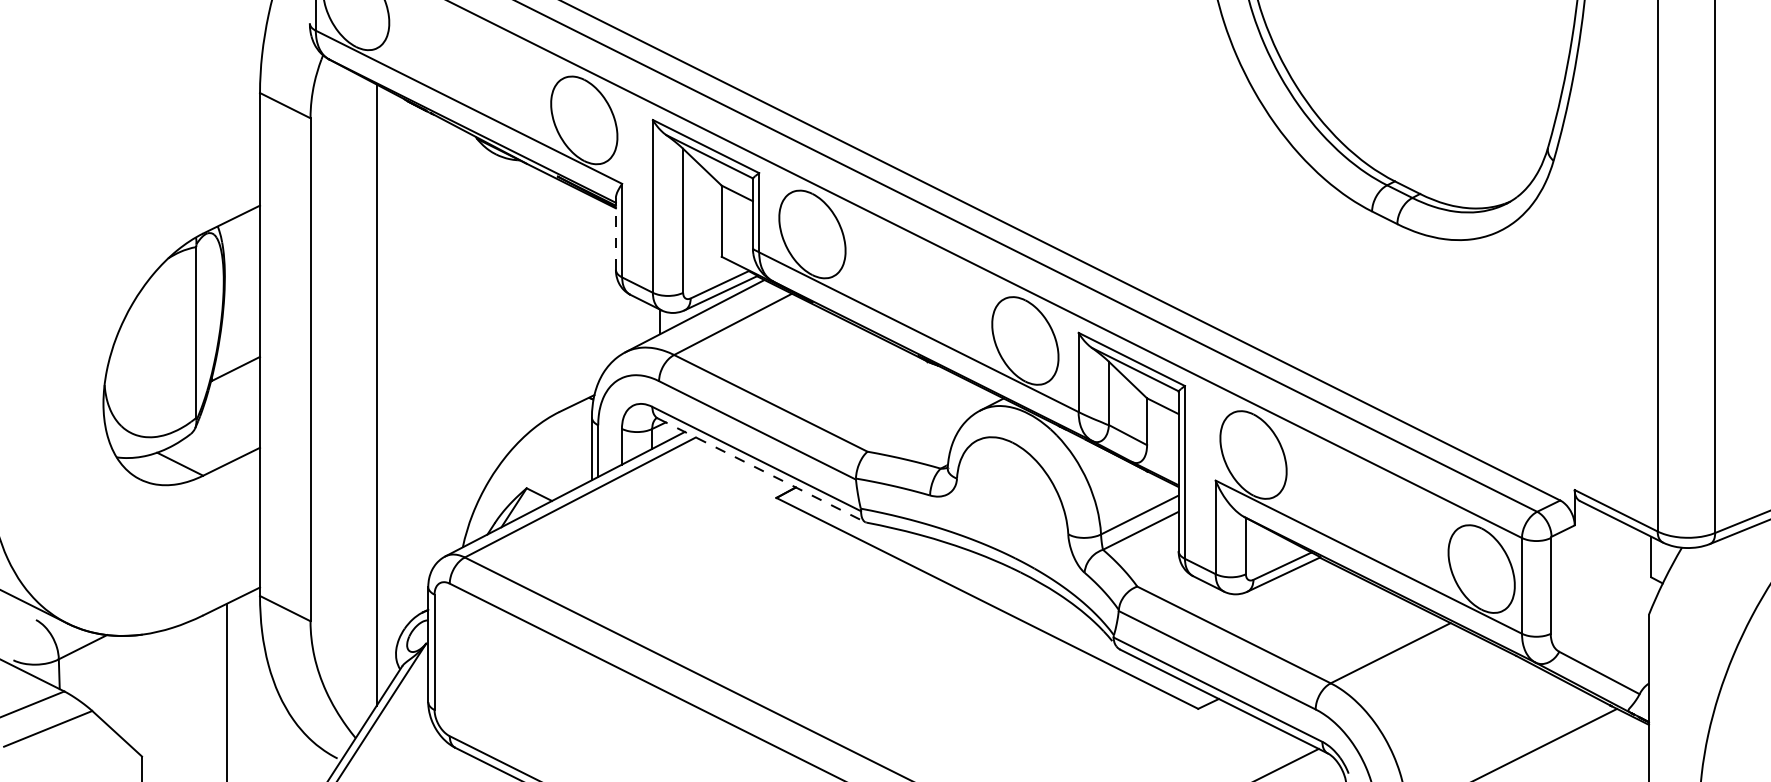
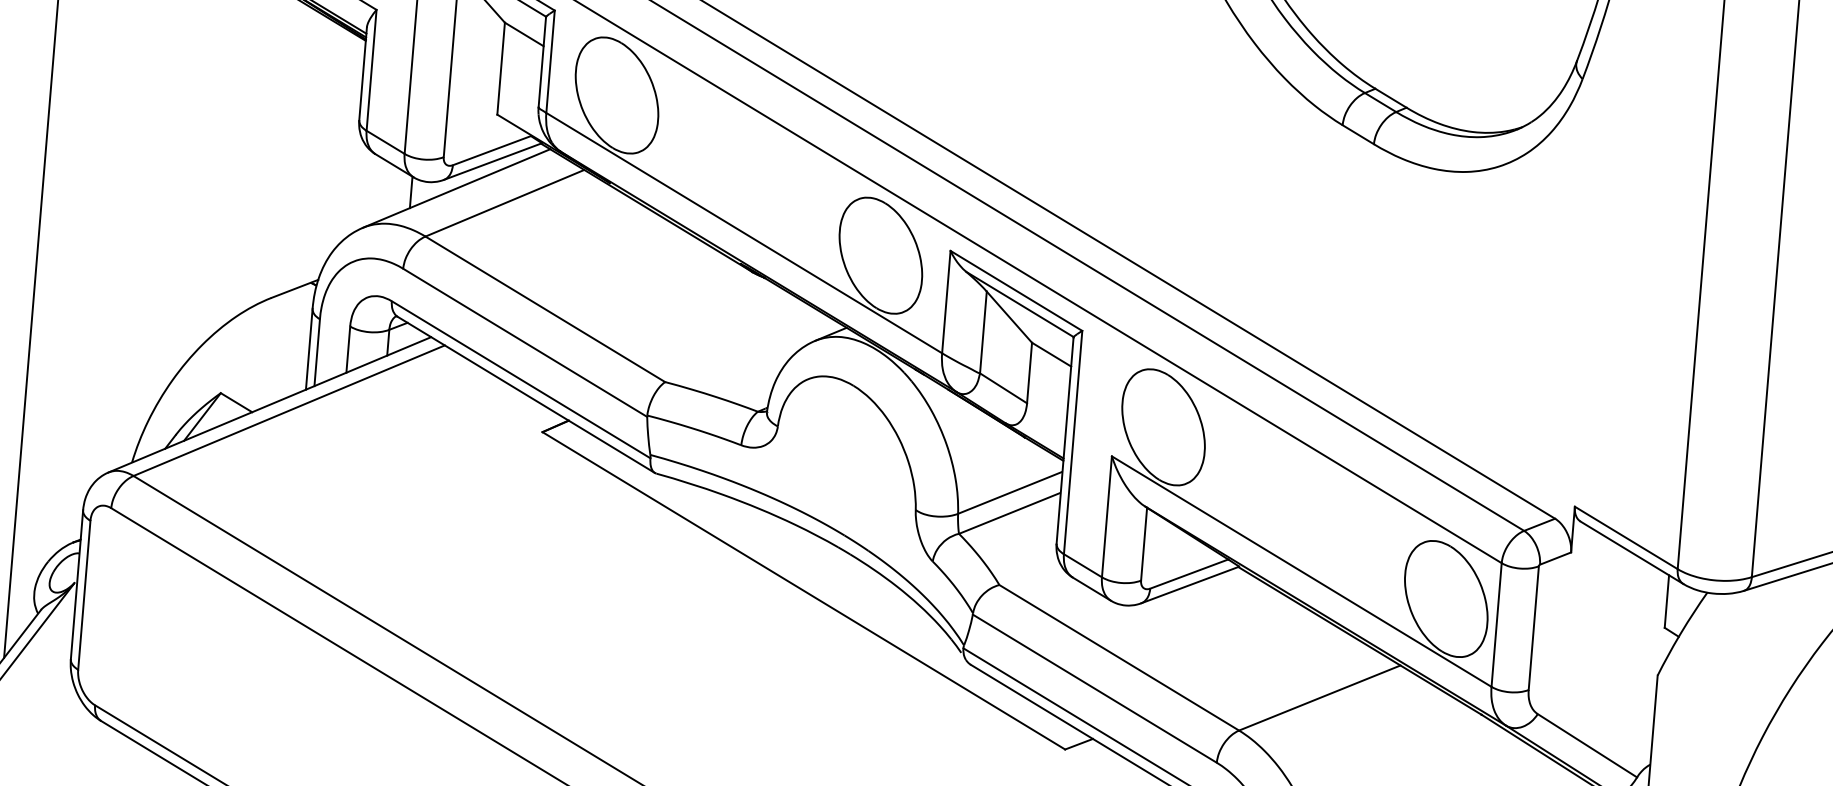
line: (615, 233) -> (362, 73), dashed -> solid
line: (761, 470) -> (526, 395), dashed -> solid

